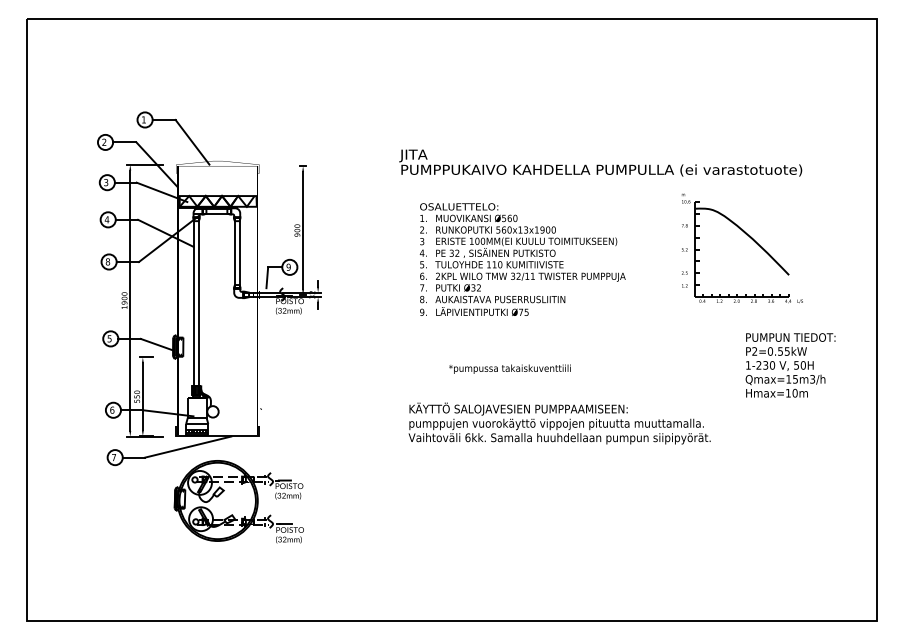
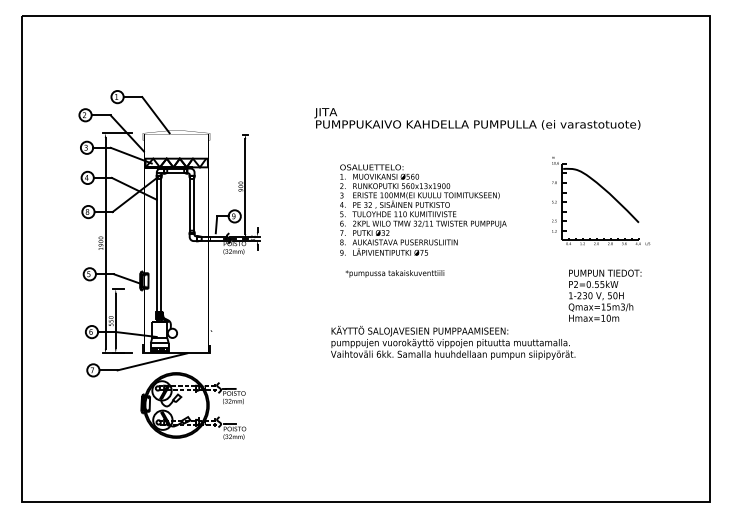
text: (600, 162) -> (477, 118), moved
text: (789, 365) -> (604, 295), moved
text: (509, 368) -> (394, 273), moved

